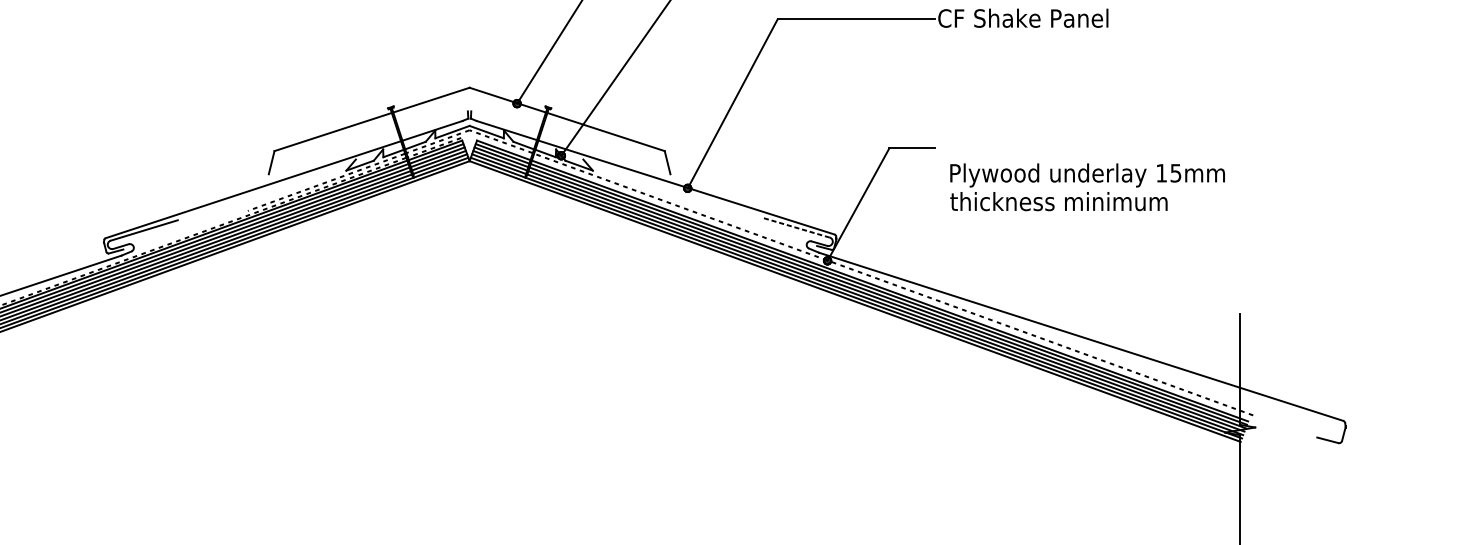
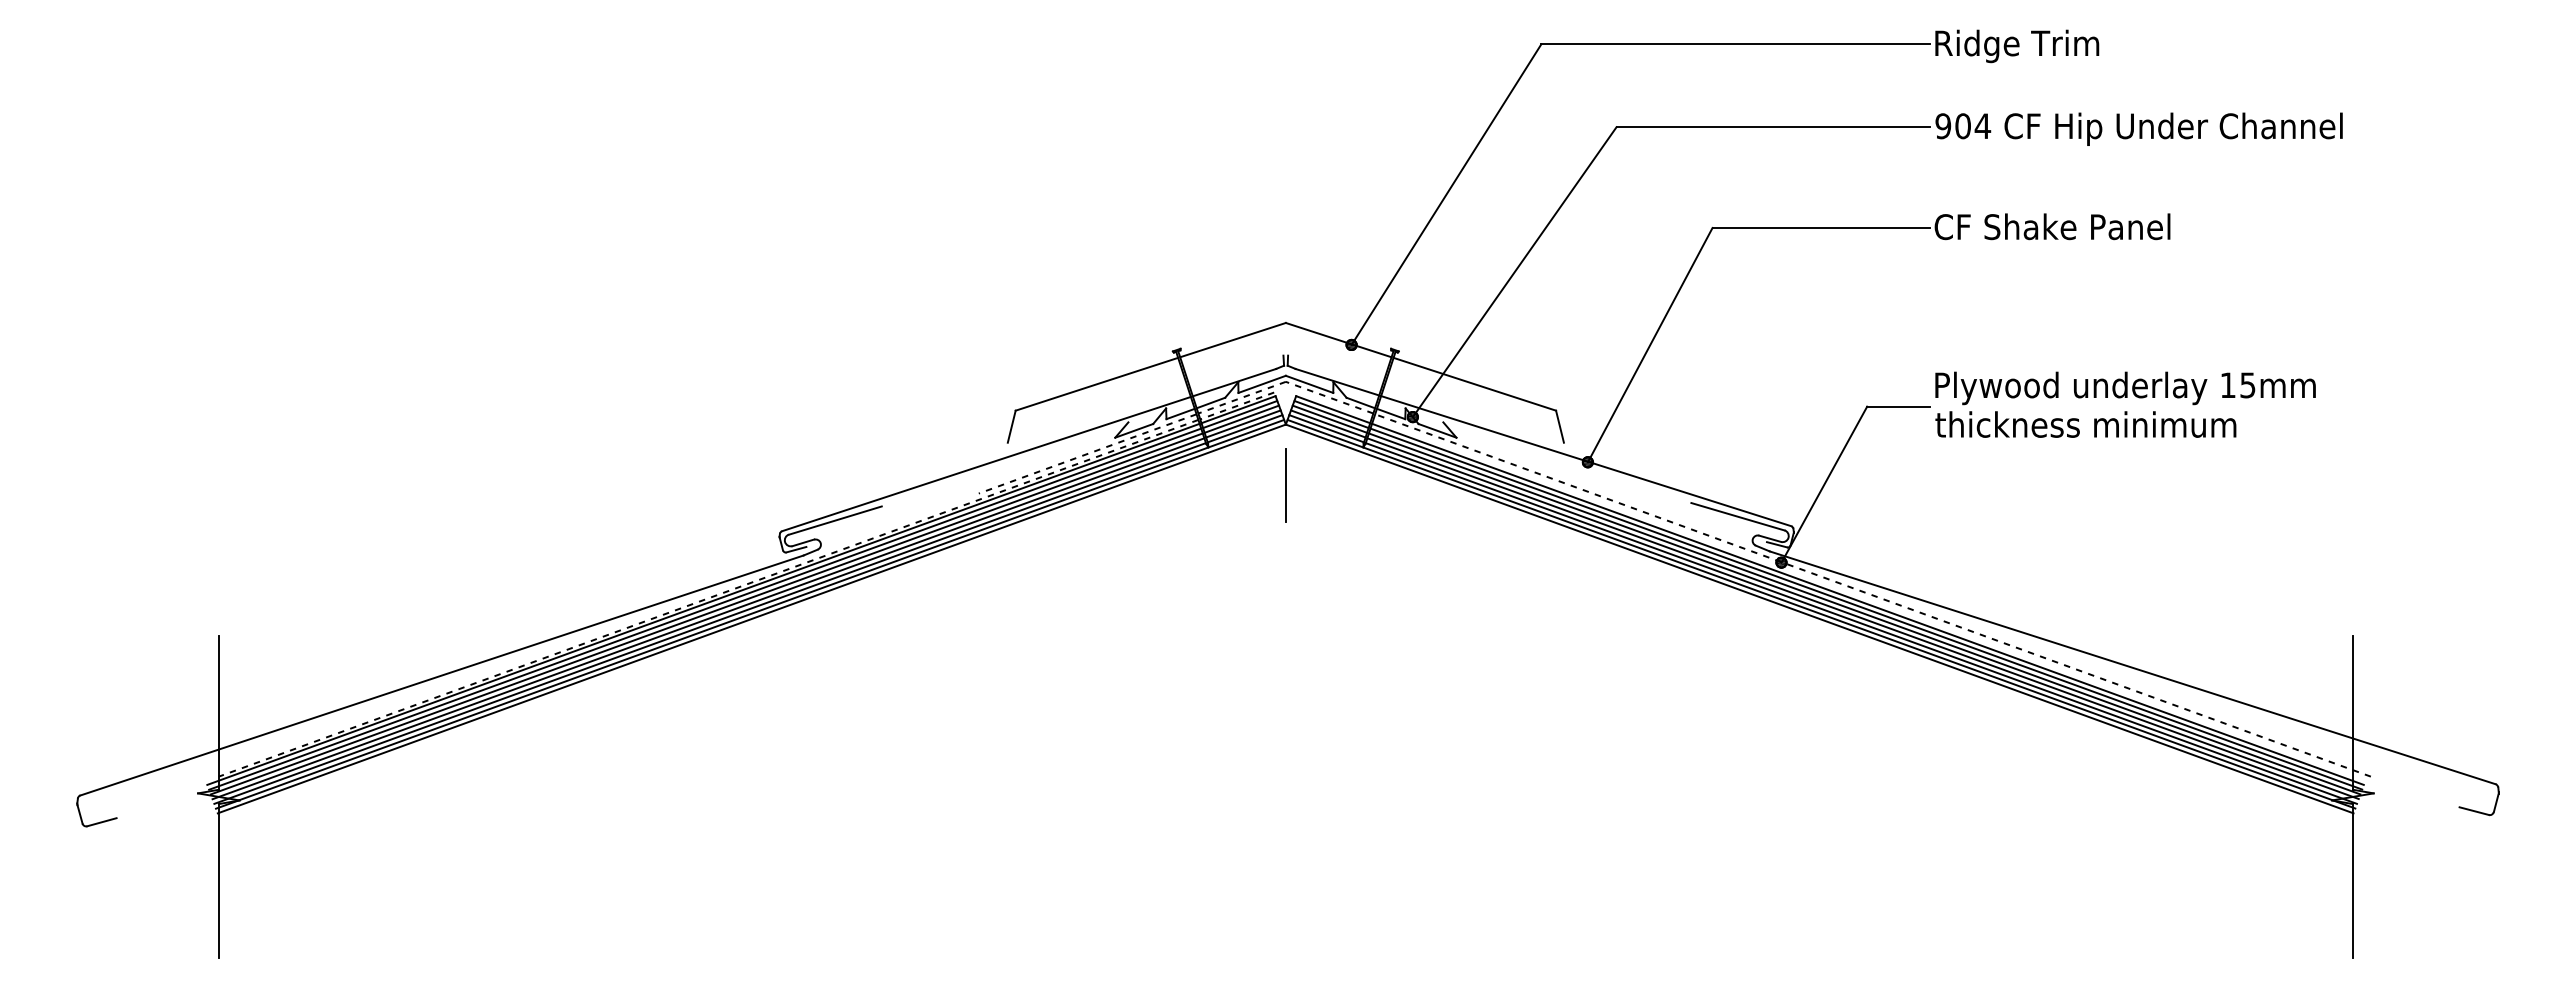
text: (1087, 187) -> (2125, 404), moved
line: (469, 205) -> (1285, 485), added
line: (795, 227) -> (1737, 516), dashed -> solid

